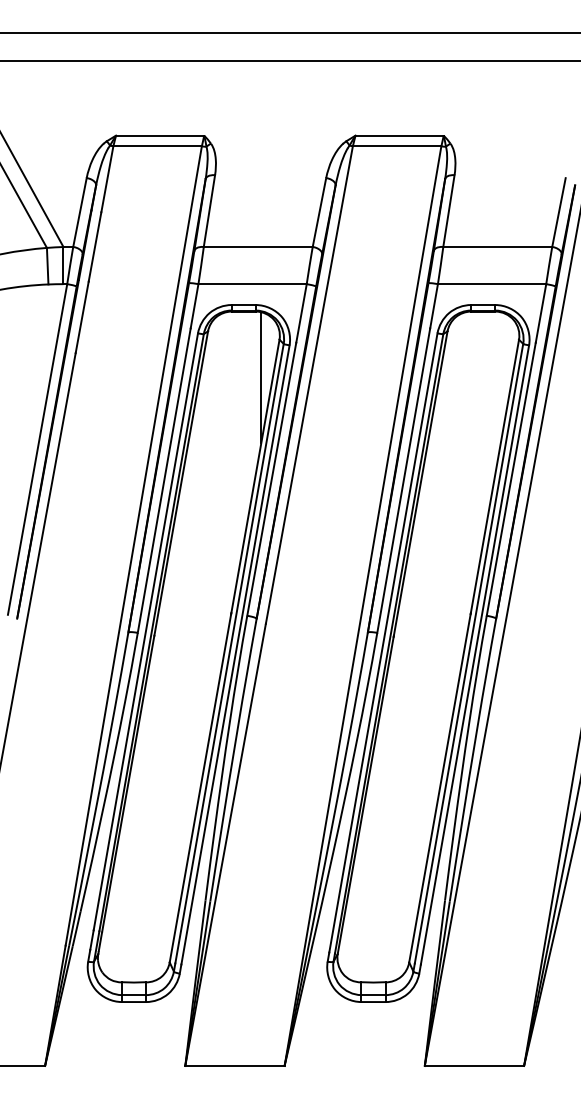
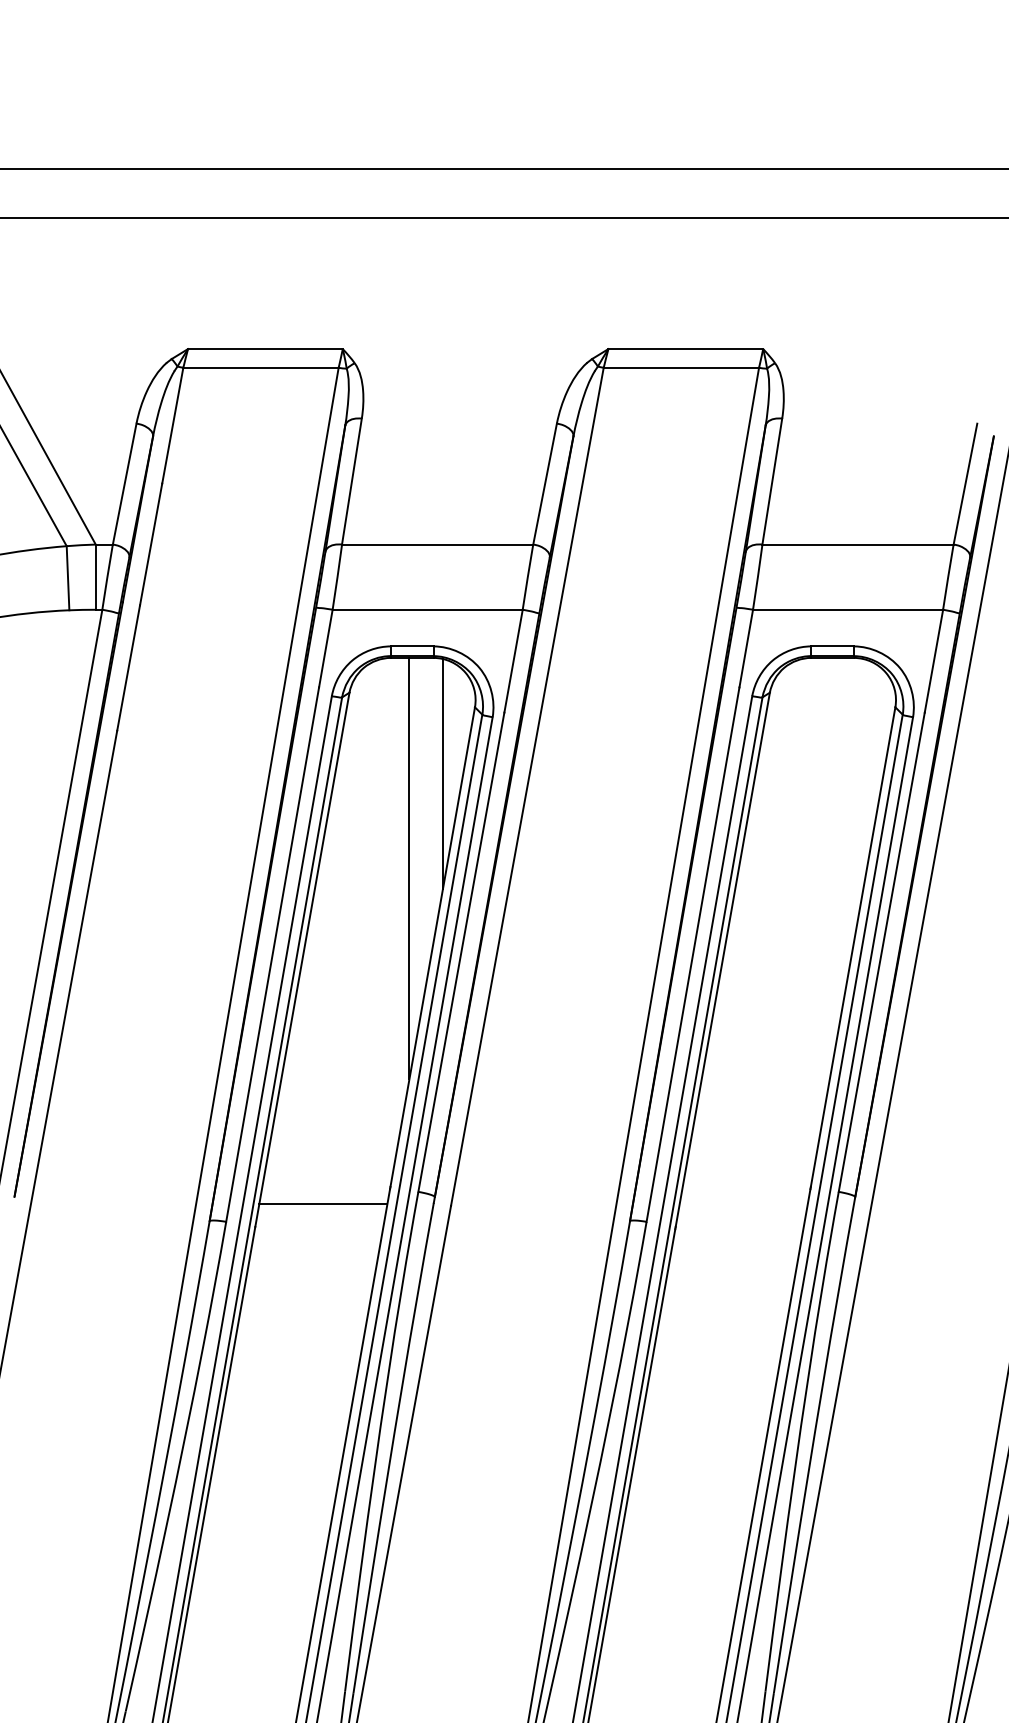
line: (242, 431) -> (409, 868), added
line: (192, 622) -> (322, 1203), added

